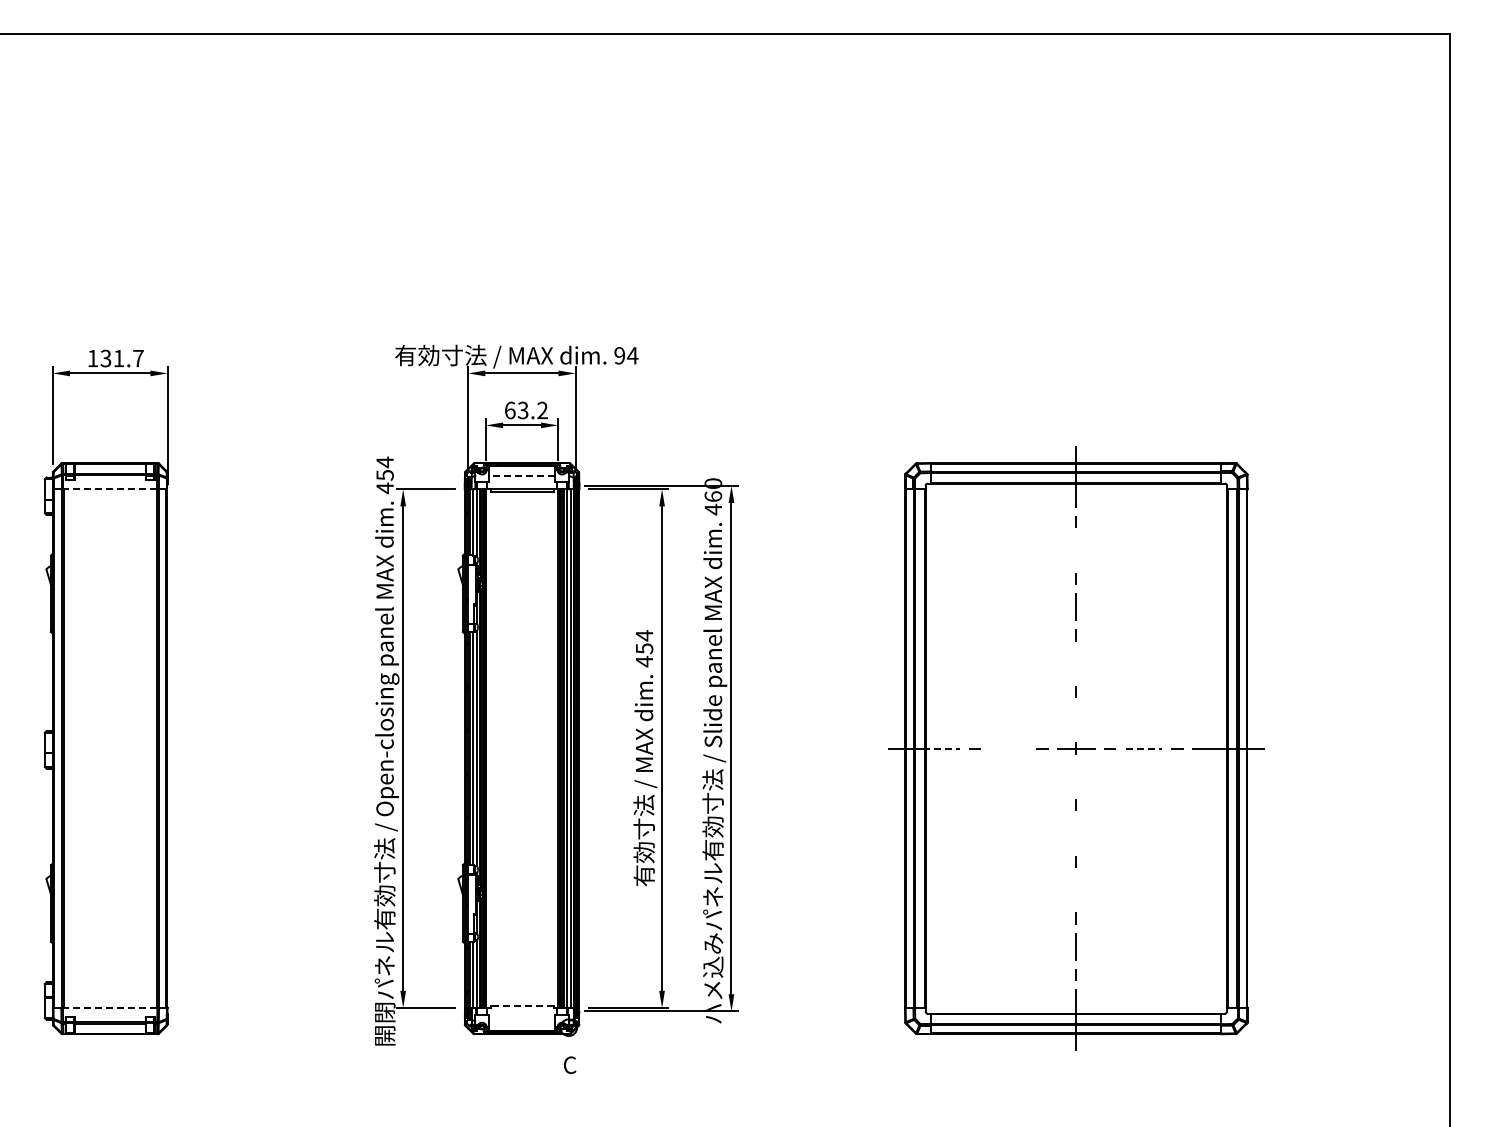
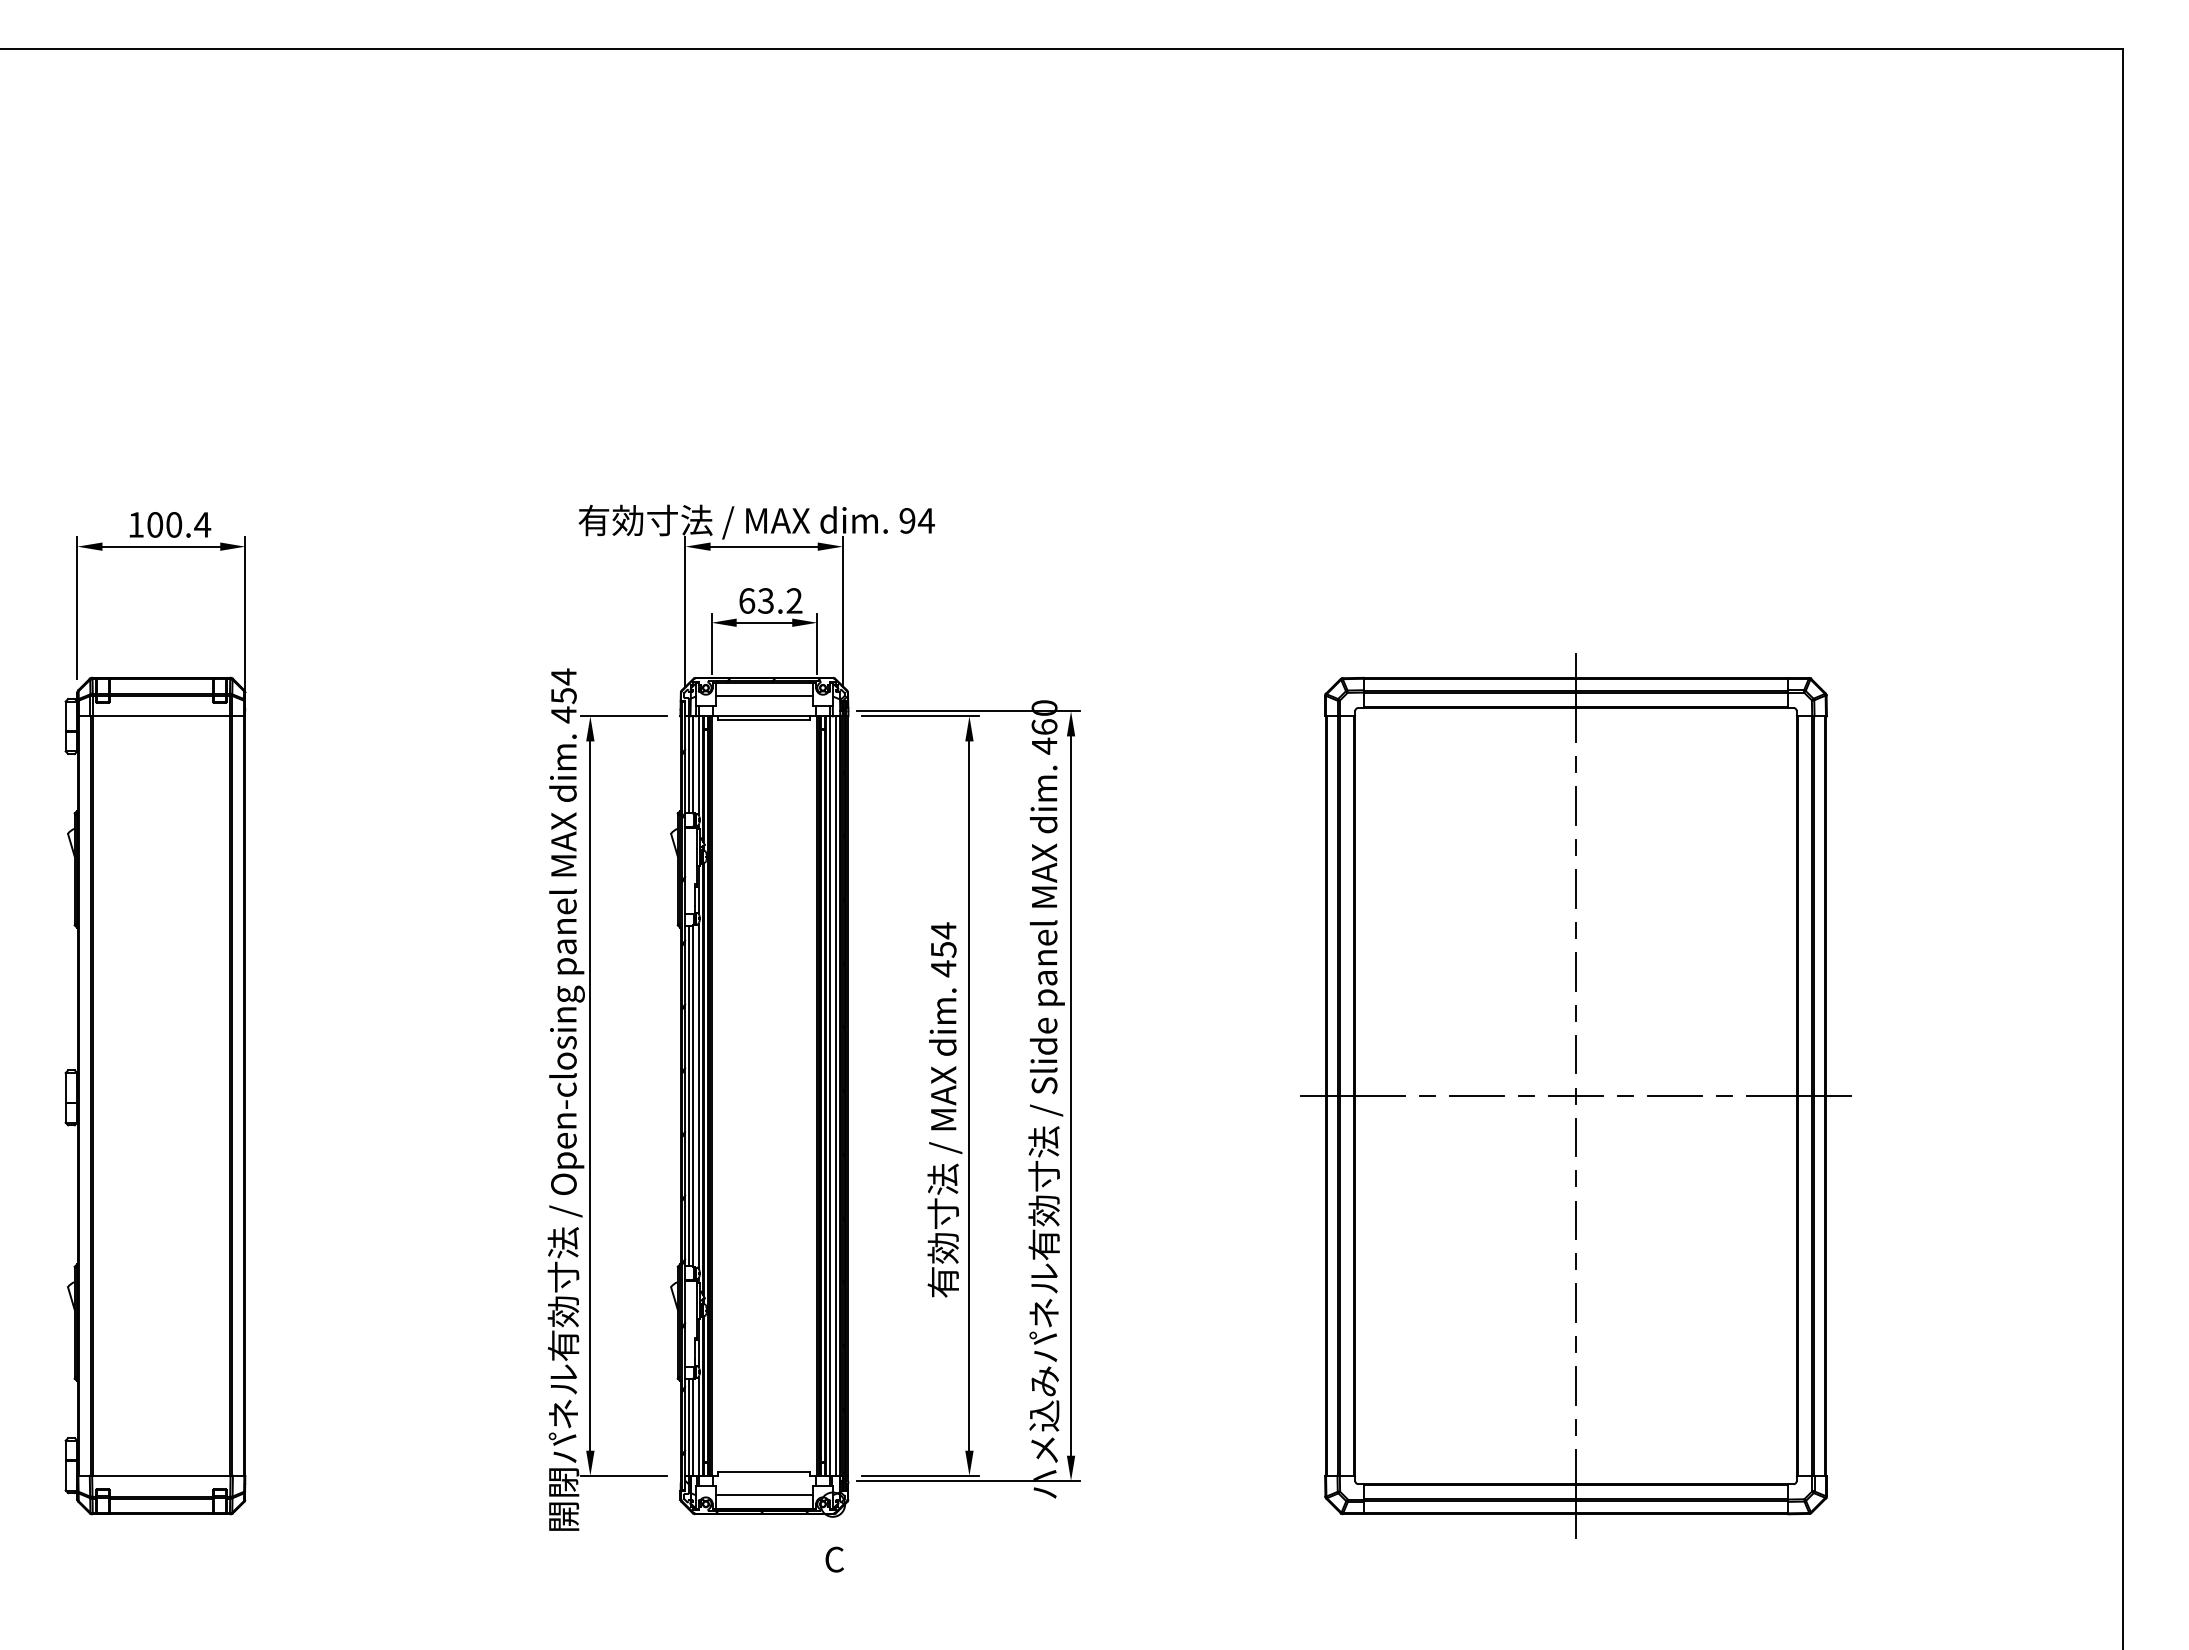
text: (122, 358) -> (179, 524), 131.7 -> 100.4
line: (521, 475) -> (763, 696), dashed -> solid
line: (110, 489) -> (161, 716), dashed -> solid
line: (1075, 550) -> (1574, 805), added
line: (1075, 663) -> (1574, 971), added
line: (1076, 720) -> (1576, 1054), added
line: (941, 748) -> (1378, 1095), dashed -> solid
line: (1008, 748) -> (1476, 1095), added
line: (1144, 748) -> (1675, 1095), dashed -> solid
line: (1076, 776) -> (1576, 1136), added
line: (1076, 833) -> (1576, 1220), added
line: (1076, 889) -> (1576, 1302), added
line: (521, 1005) -> (763, 1472), dashed -> solid
line: (109, 1007) -> (160, 1475), dashed -> solid
line: (521, 1021) -> (763, 1495), added

